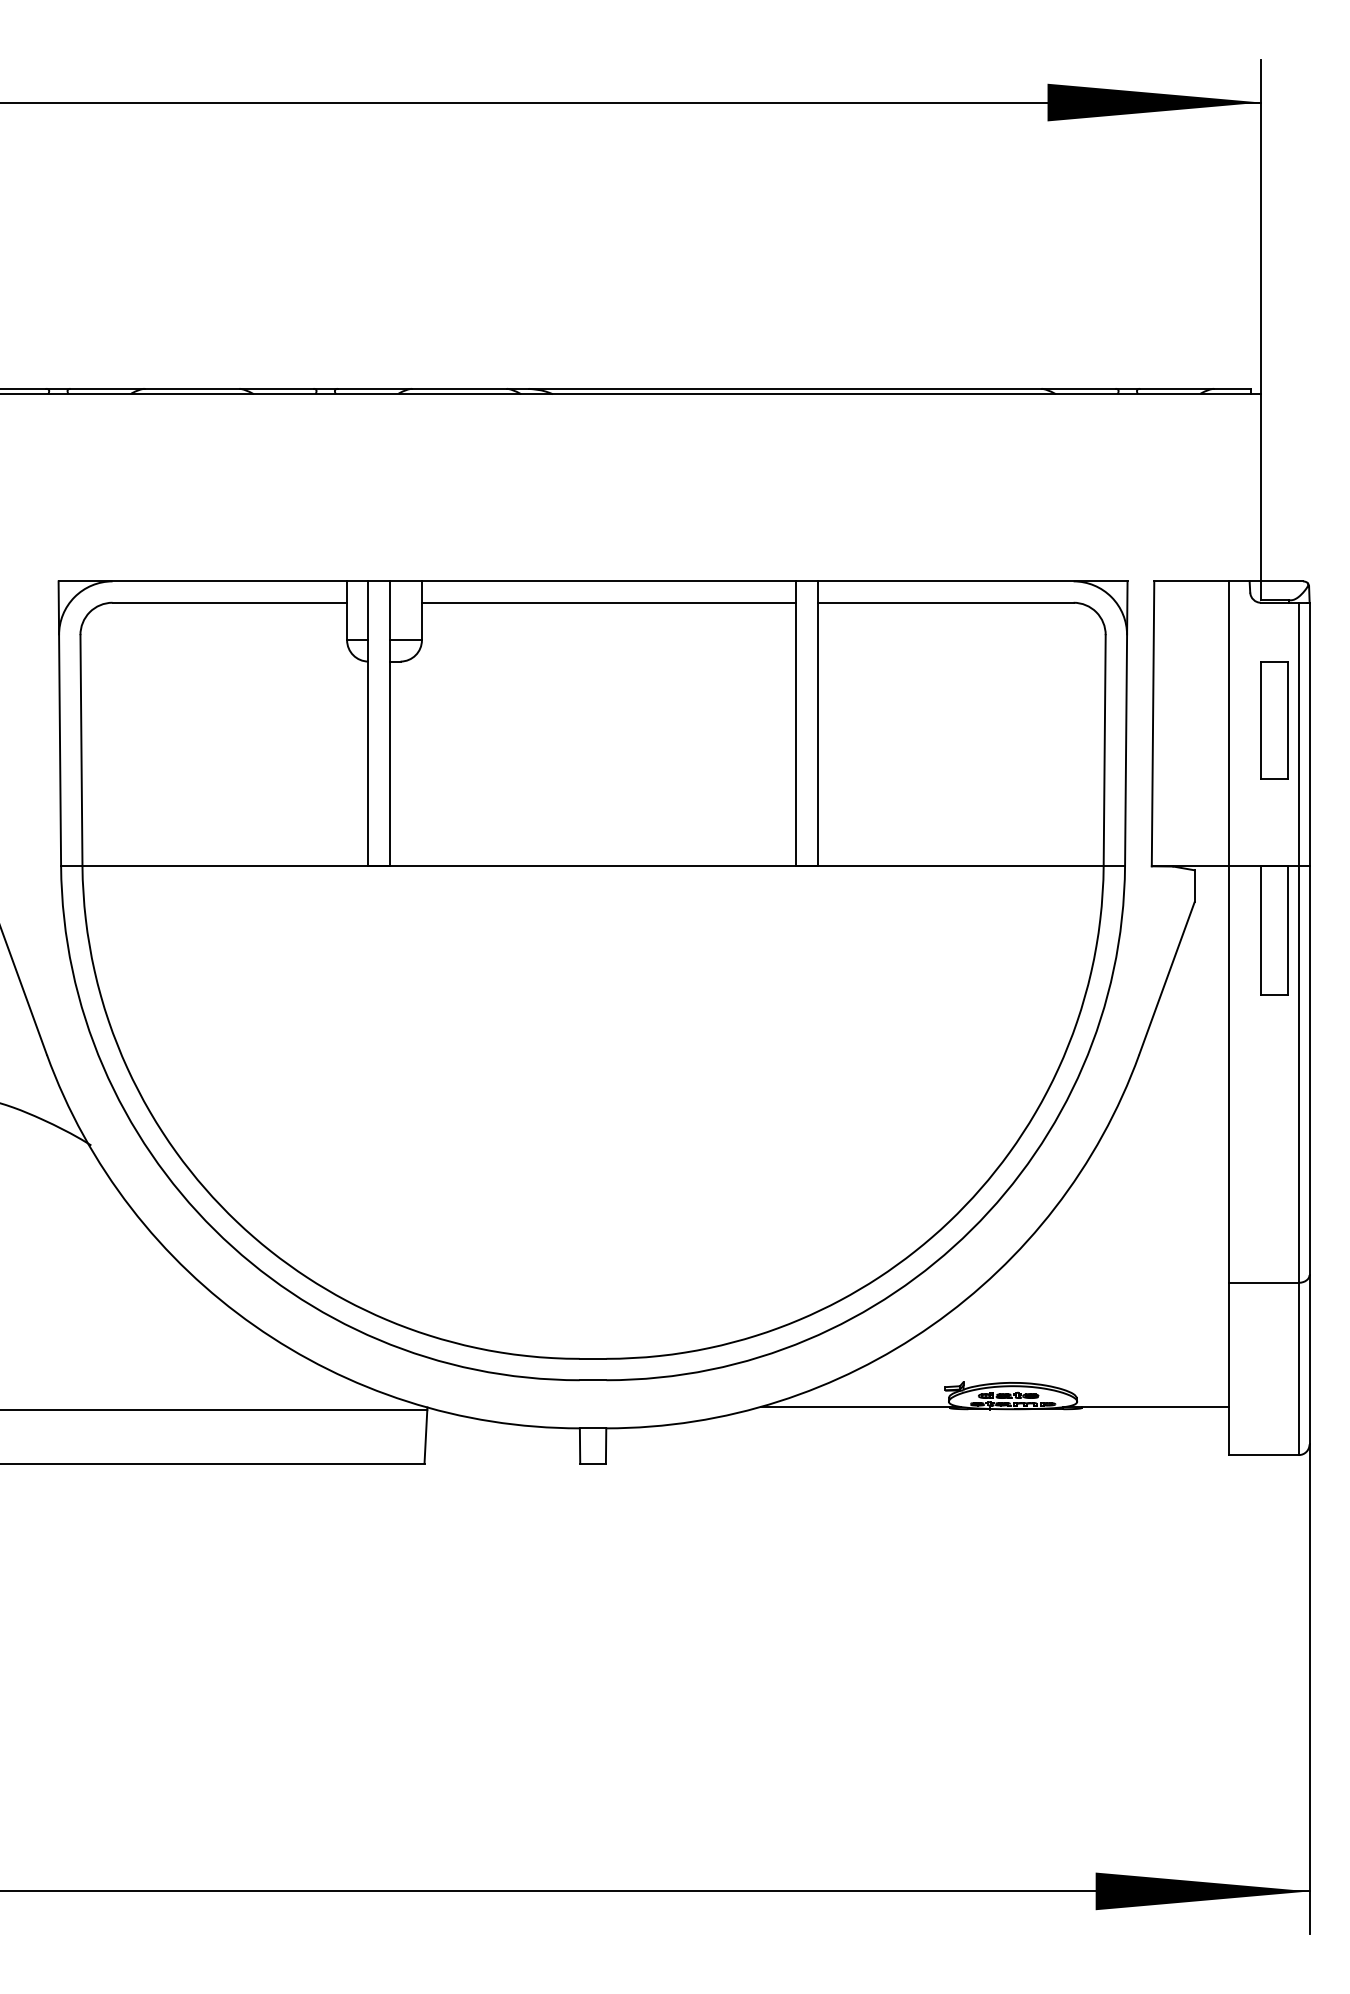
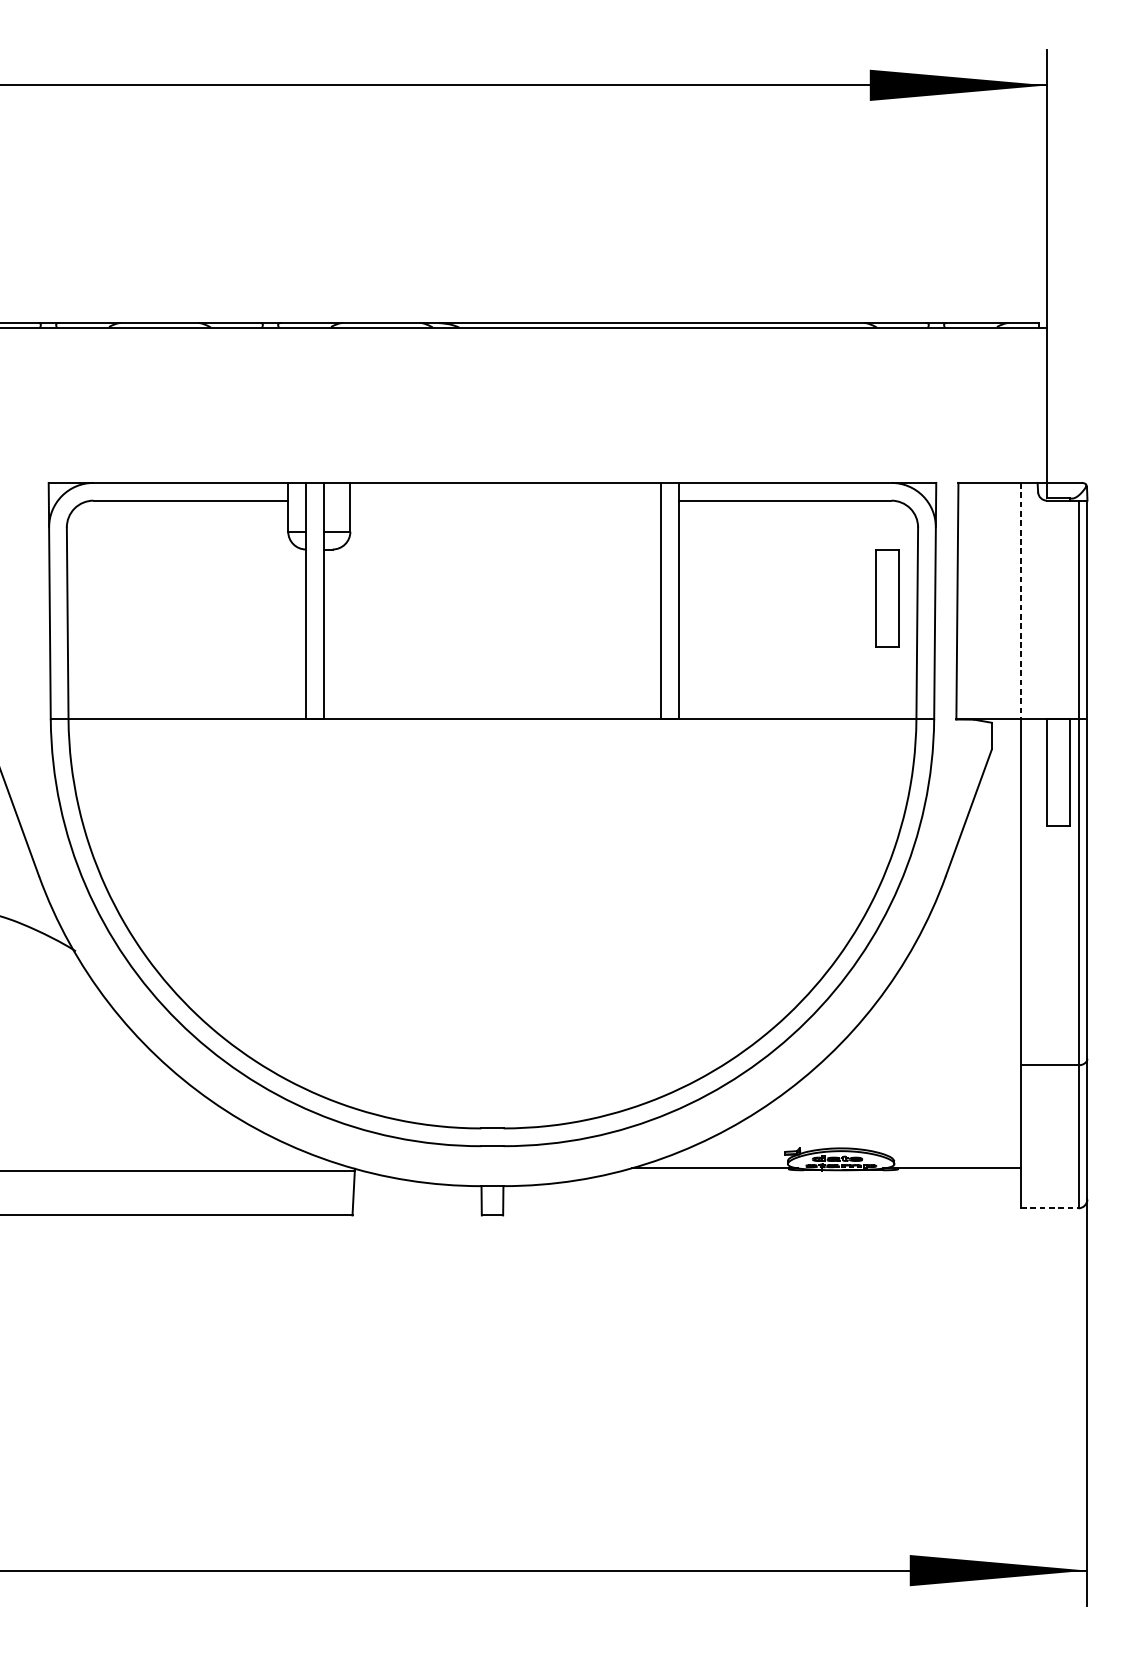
line: (608, 602) -> (505, 500), removed
part: (1274, 720) -> (887, 598), moved
line: (1229, 724) -> (1020, 601), solid -> dashed
line: (1264, 1455) -> (1049, 1208), solid -> dashed

